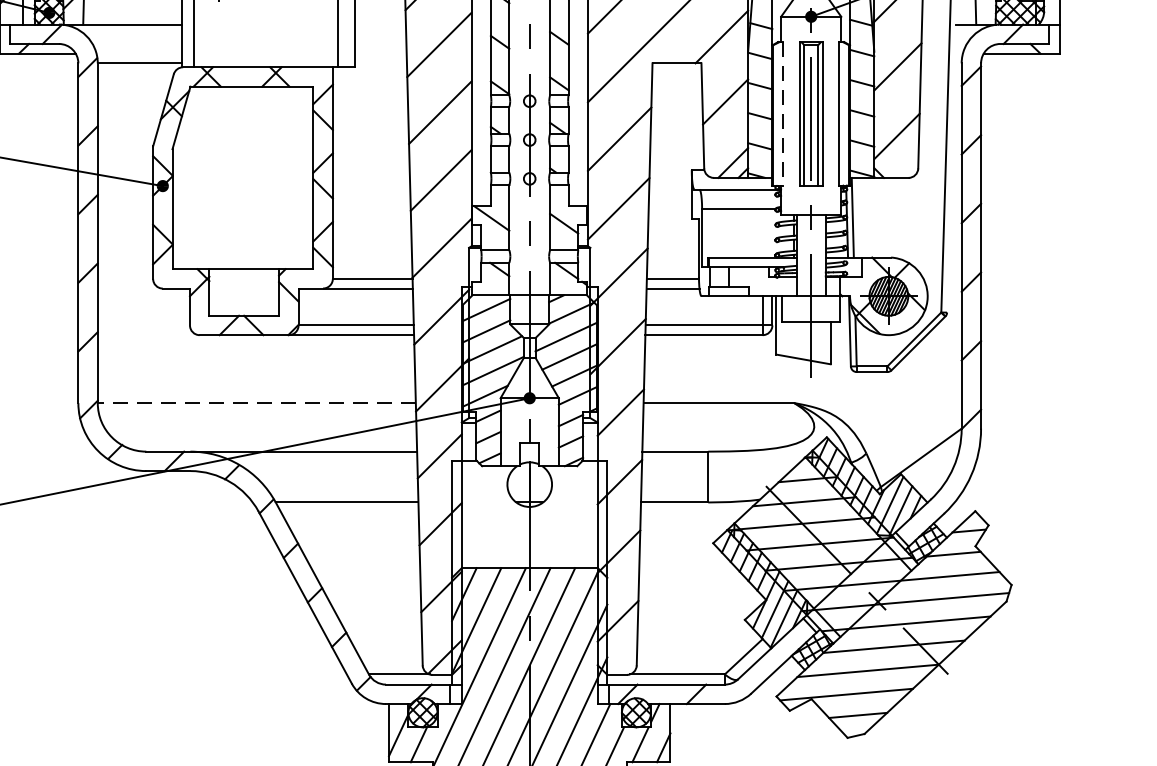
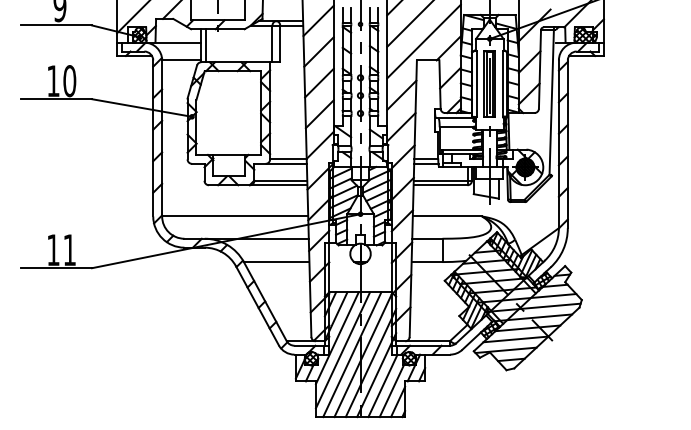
line: (784, 113) -> (477, 83), dashed -> solid
line: (255, 403) -> (234, 216), dashed -> solid

